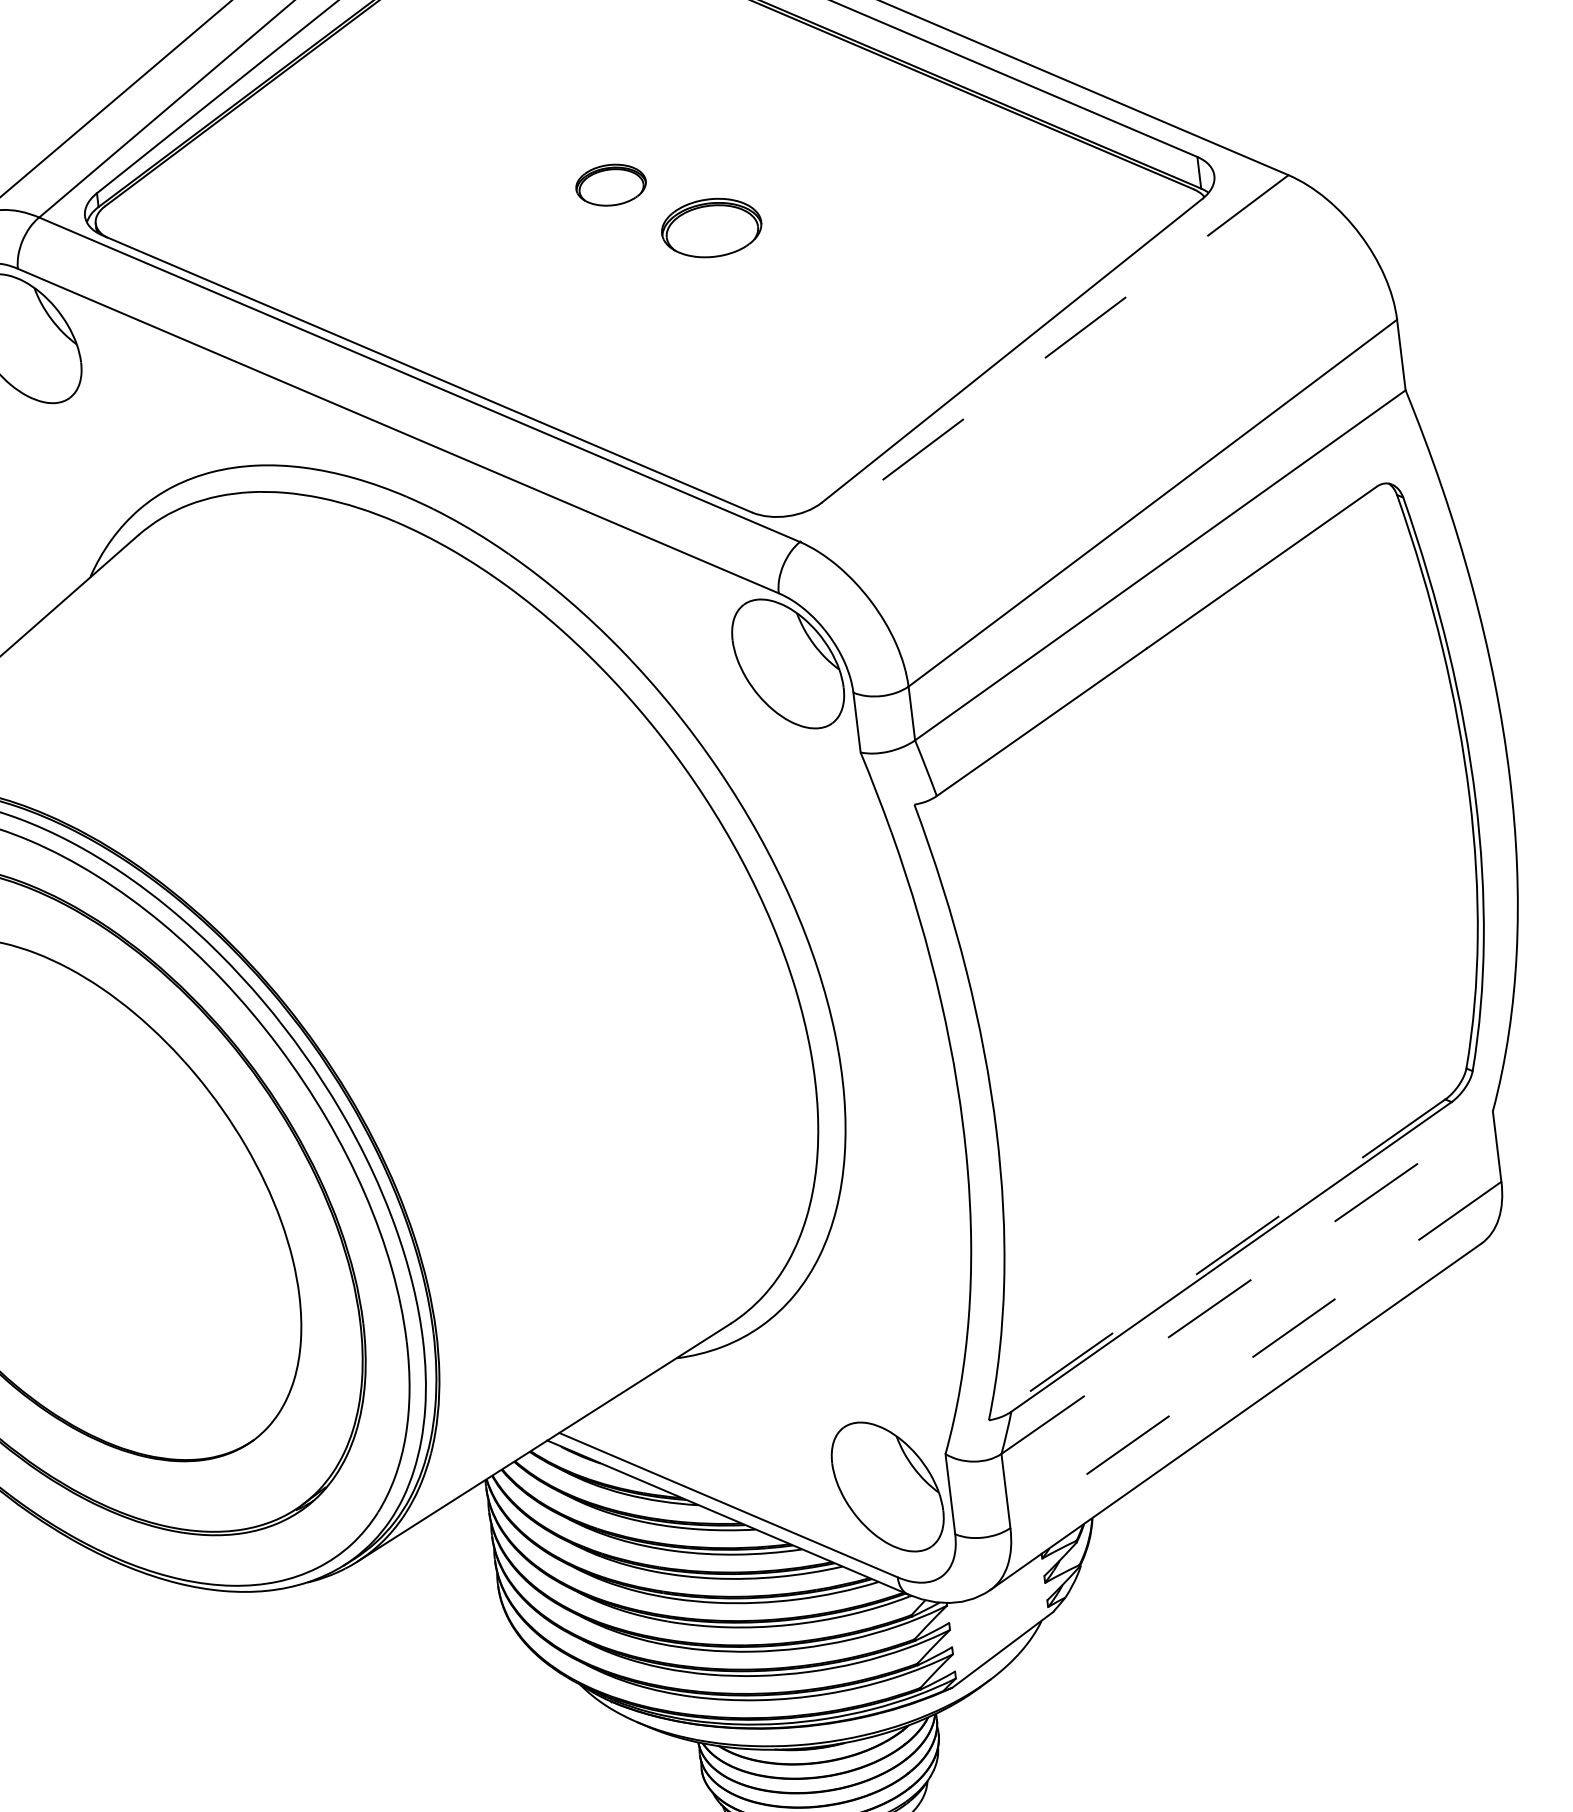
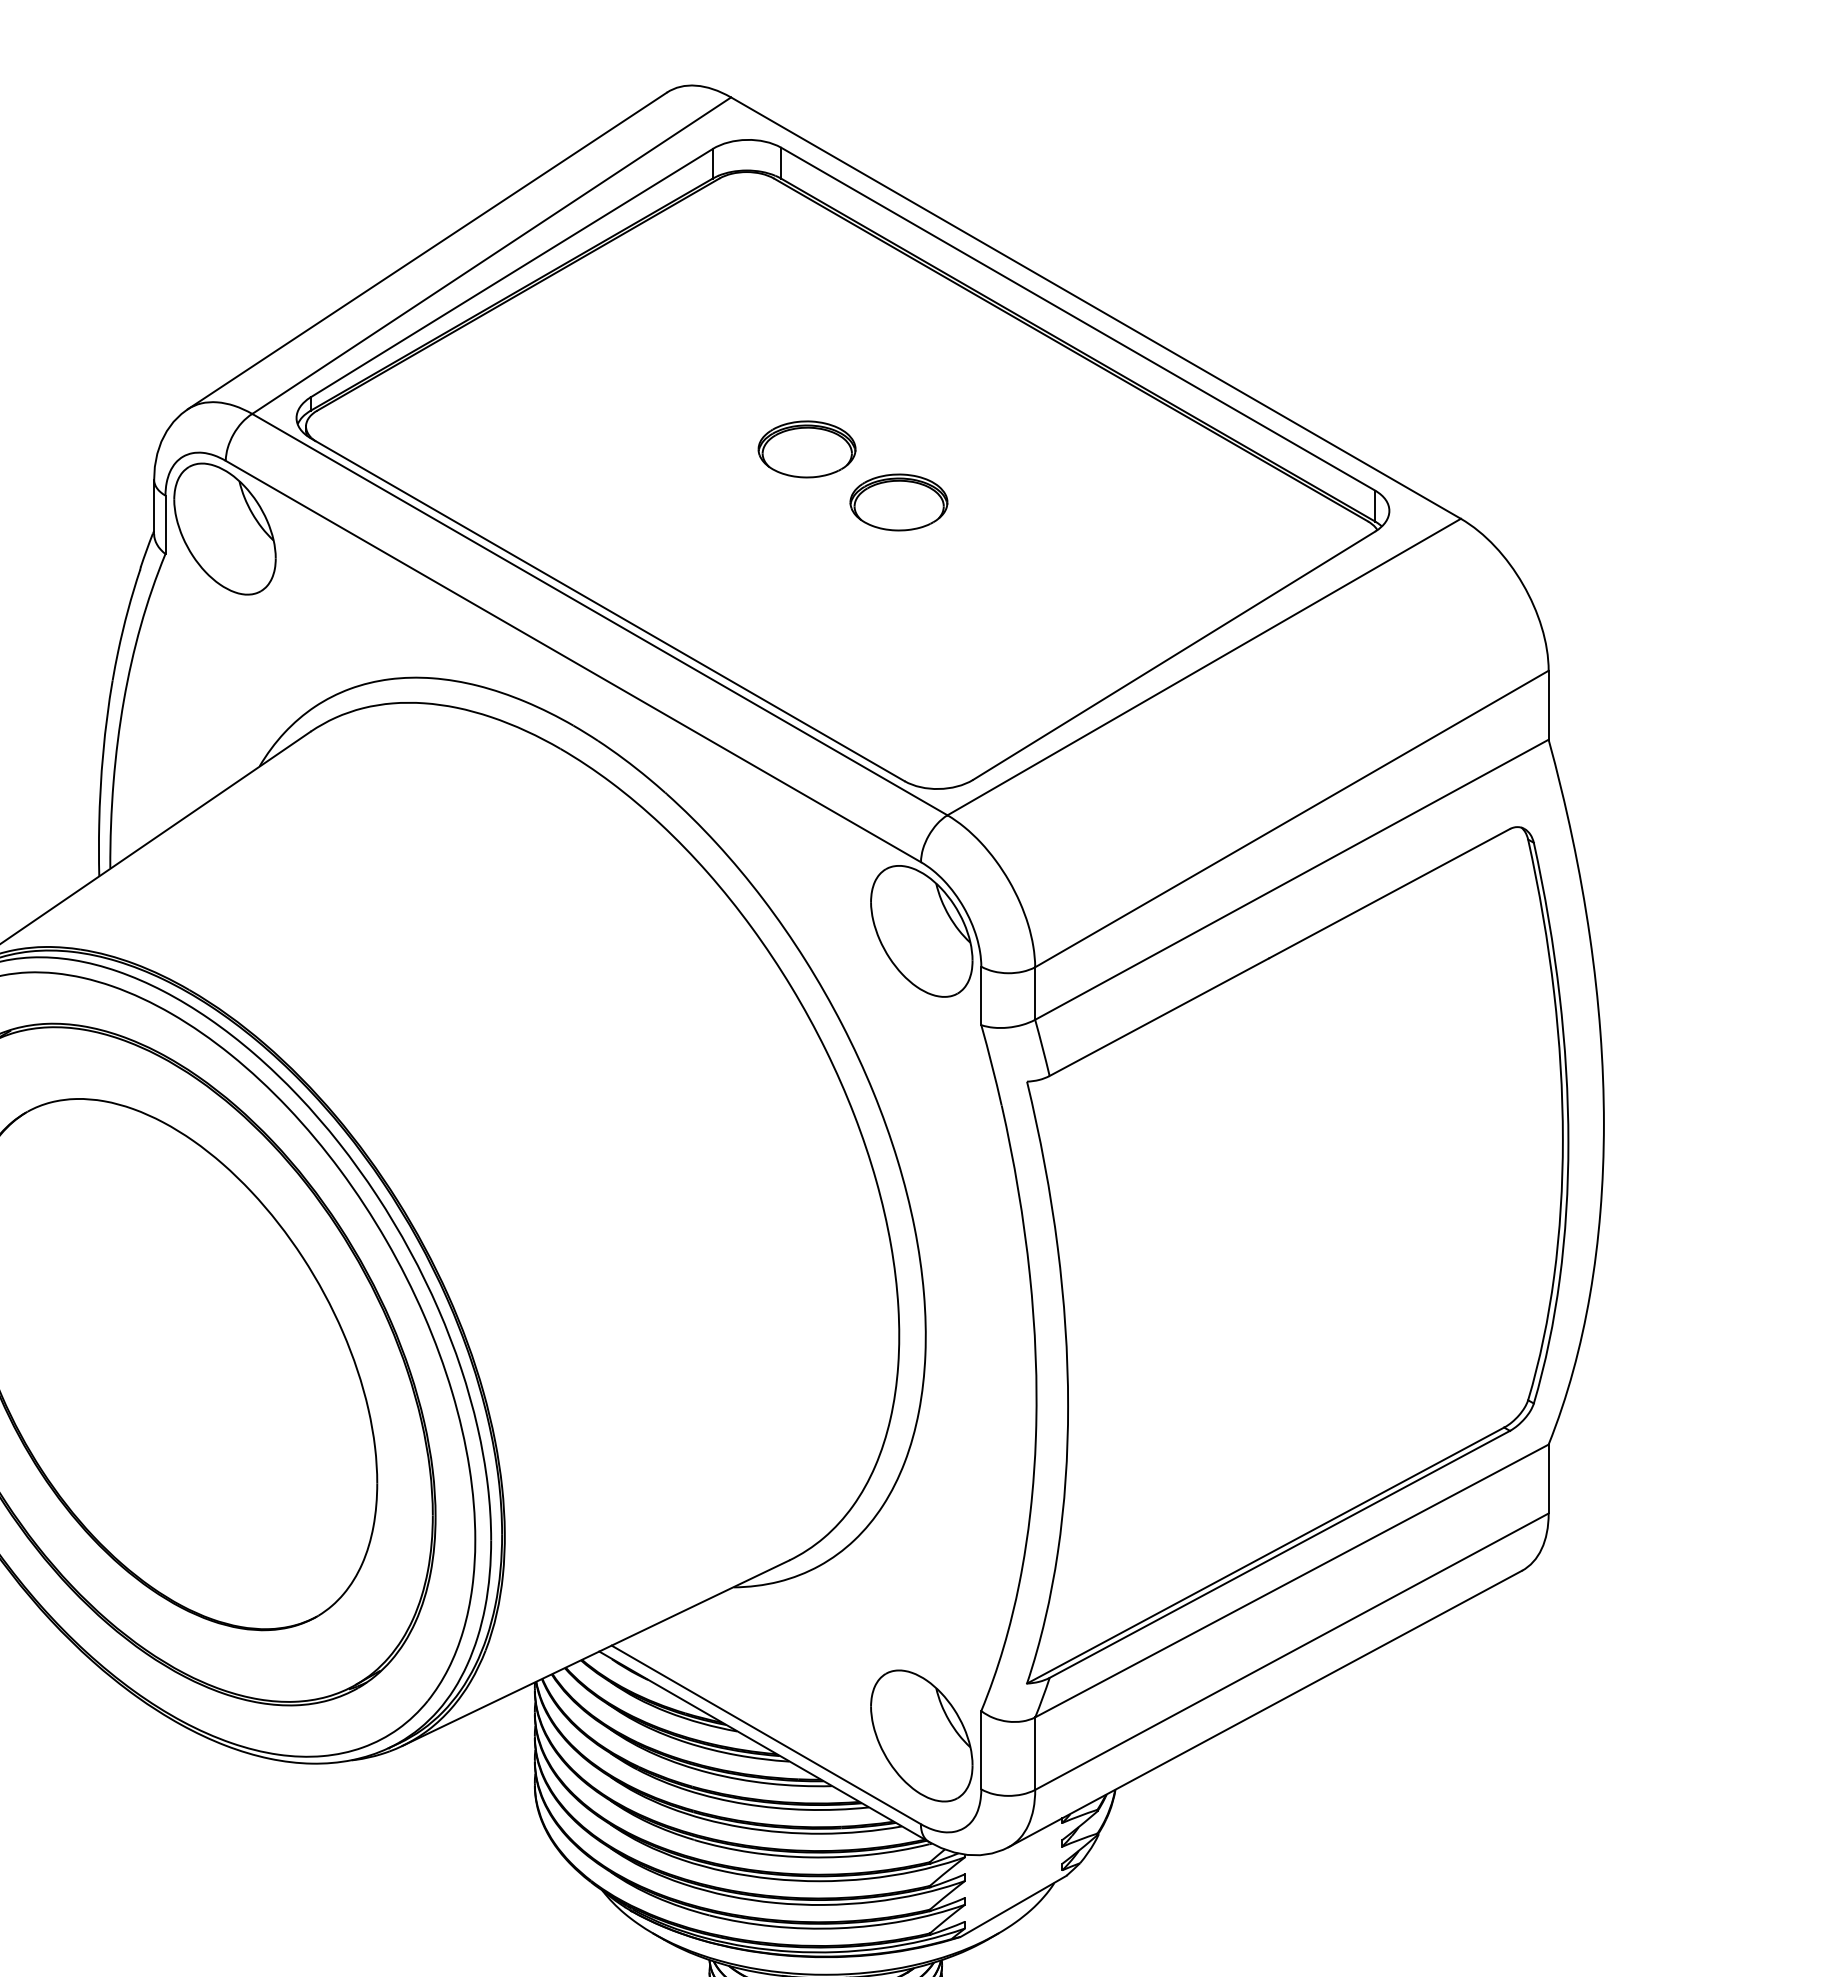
part: (610, 185) -> (806, 449), size x1.43
line: (1043, 359) -> (1203, 667), dashed -> solid
line: (1216, 1259) -> (1265, 1555), dashed -> solid
line: (1246, 1282) -> (1291, 1580), dashed -> solid
line: (1255, 1354) -> (1291, 1651), dashed -> solid

